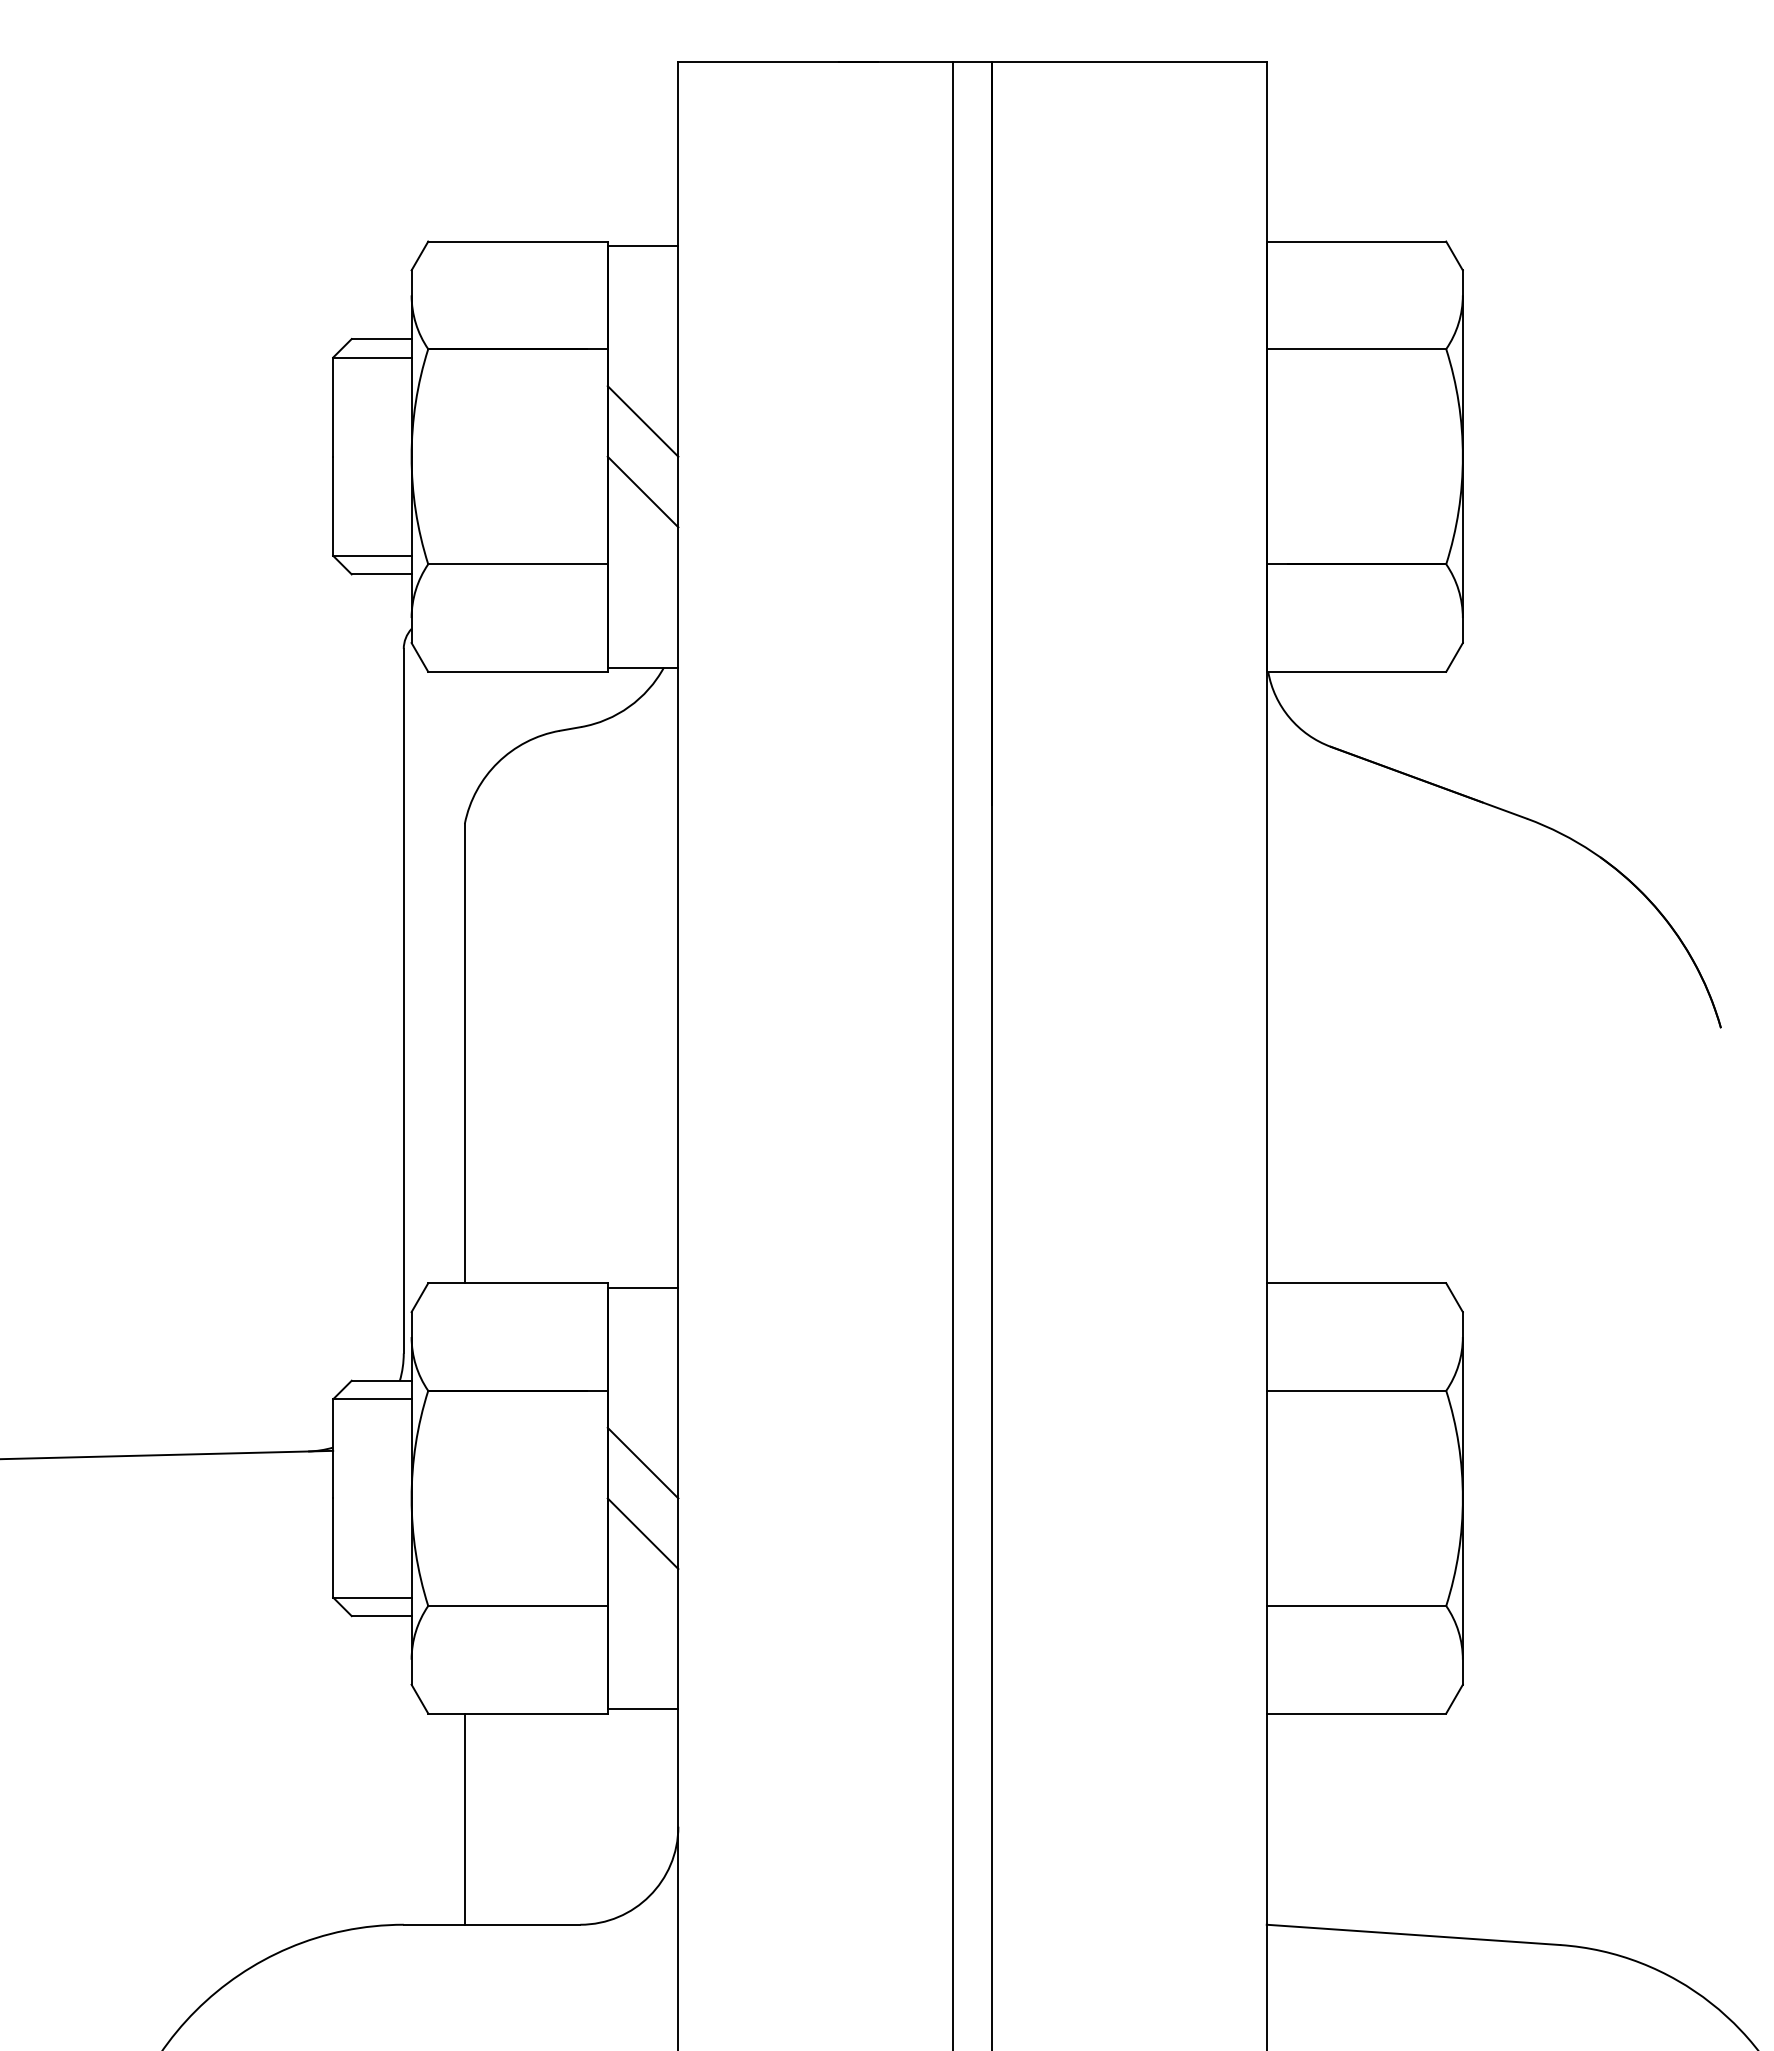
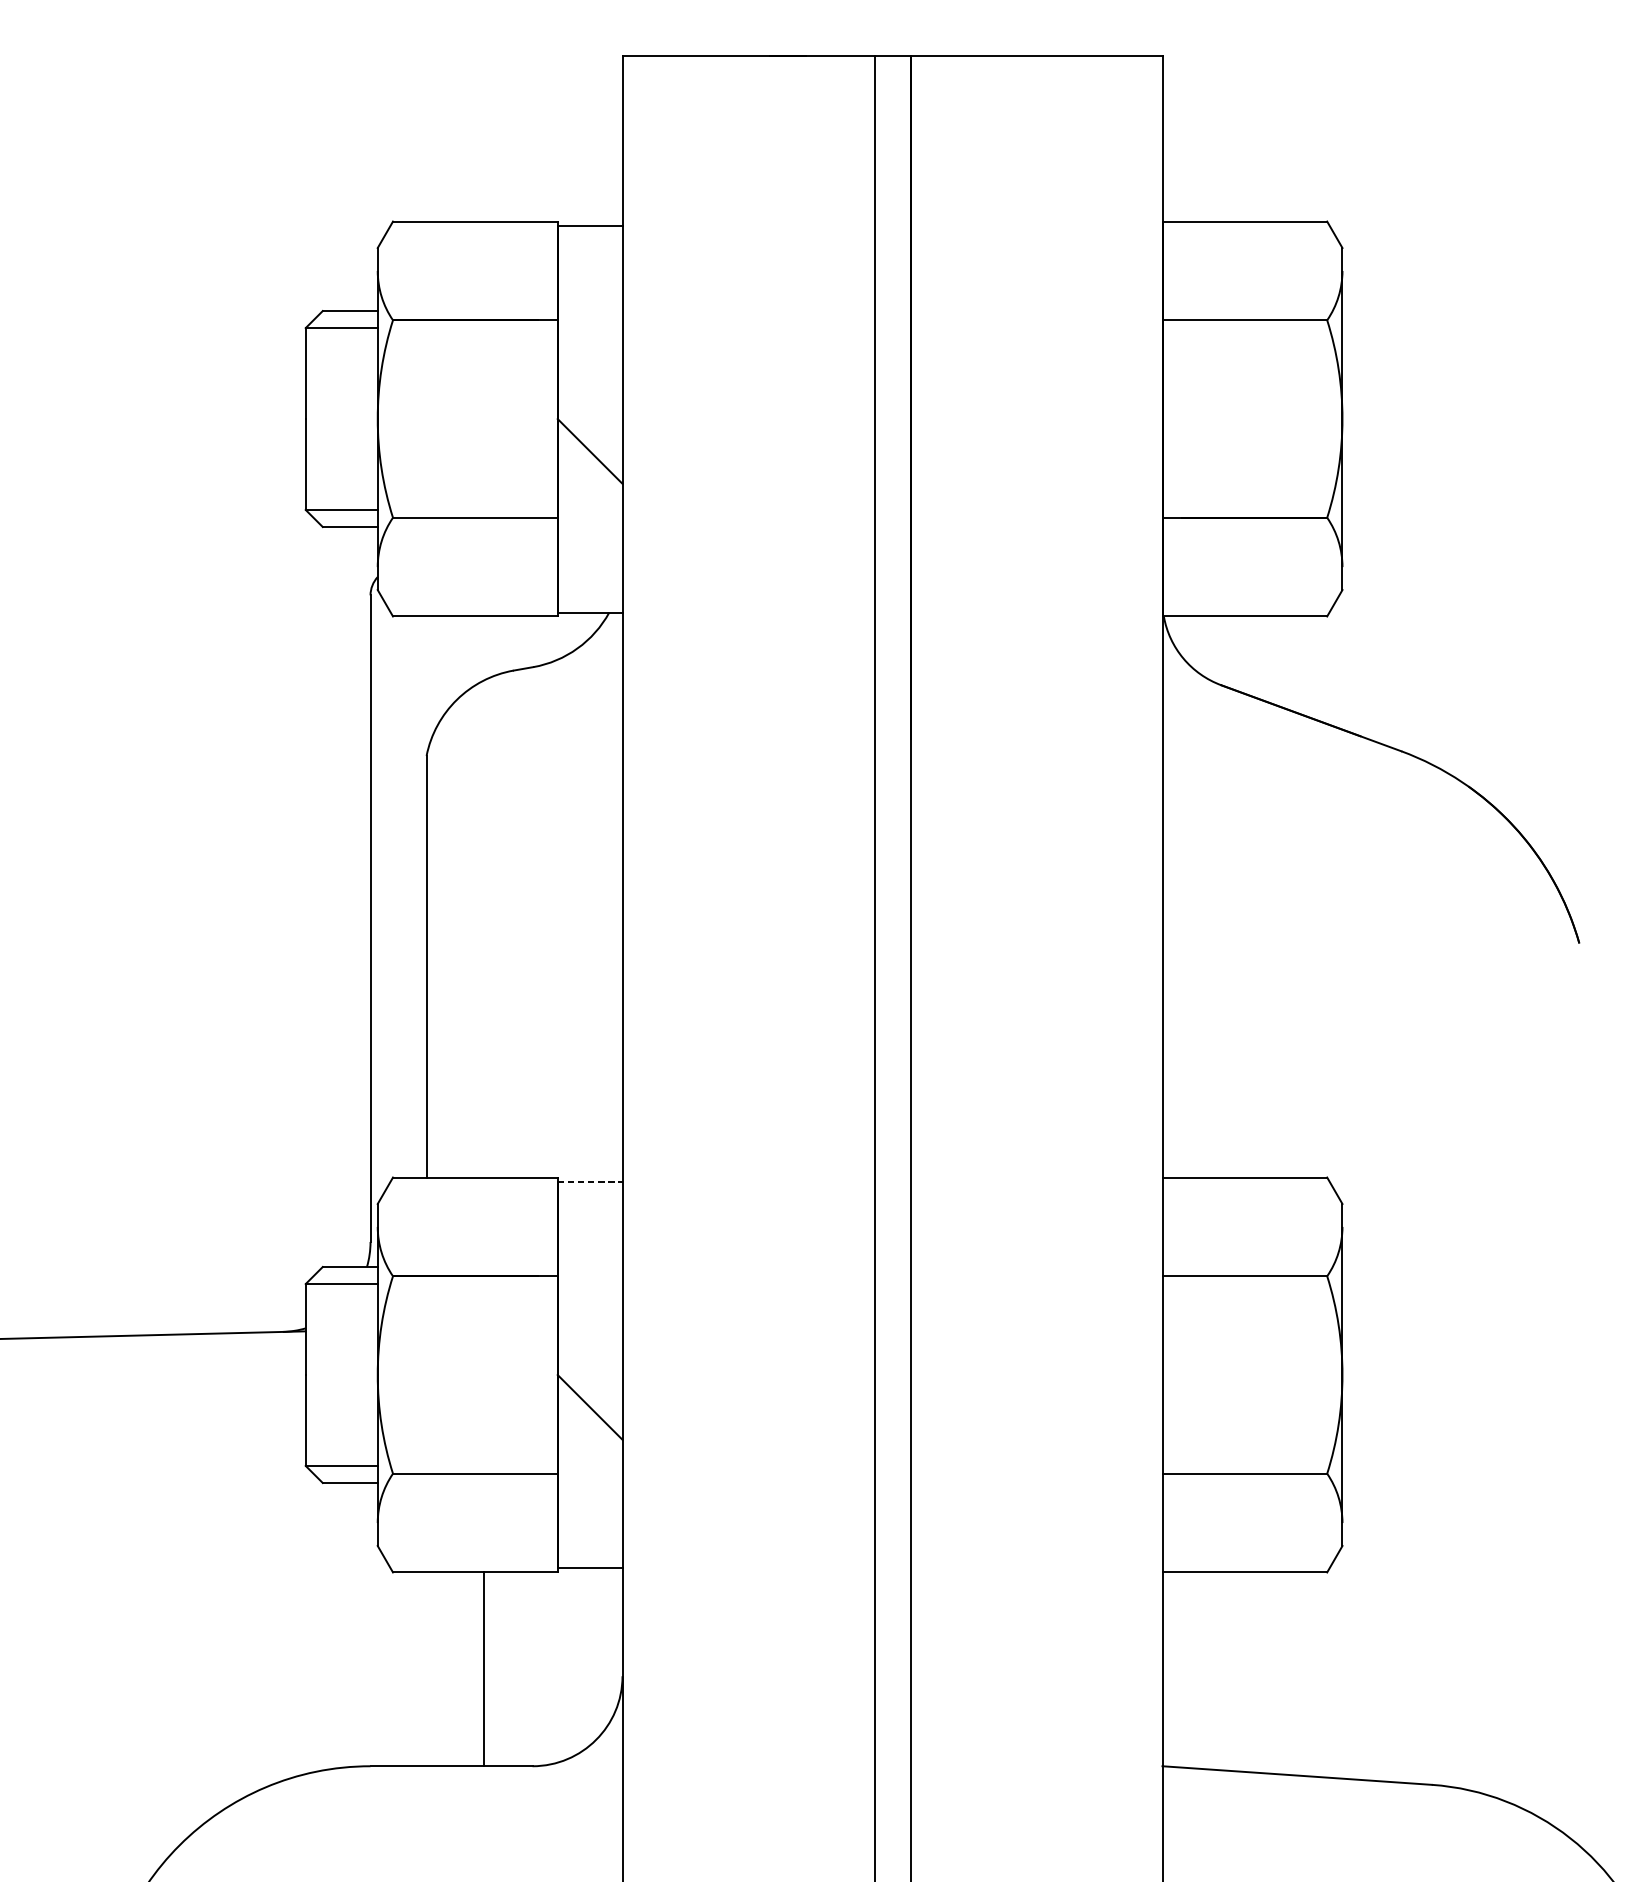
line: (642, 421) -> (589, 386), removed
line: (643, 1287) -> (590, 1181), solid -> dashed
line: (642, 1462) -> (589, 1342), removed
line: (464, 1818) -> (483, 1668), moved

